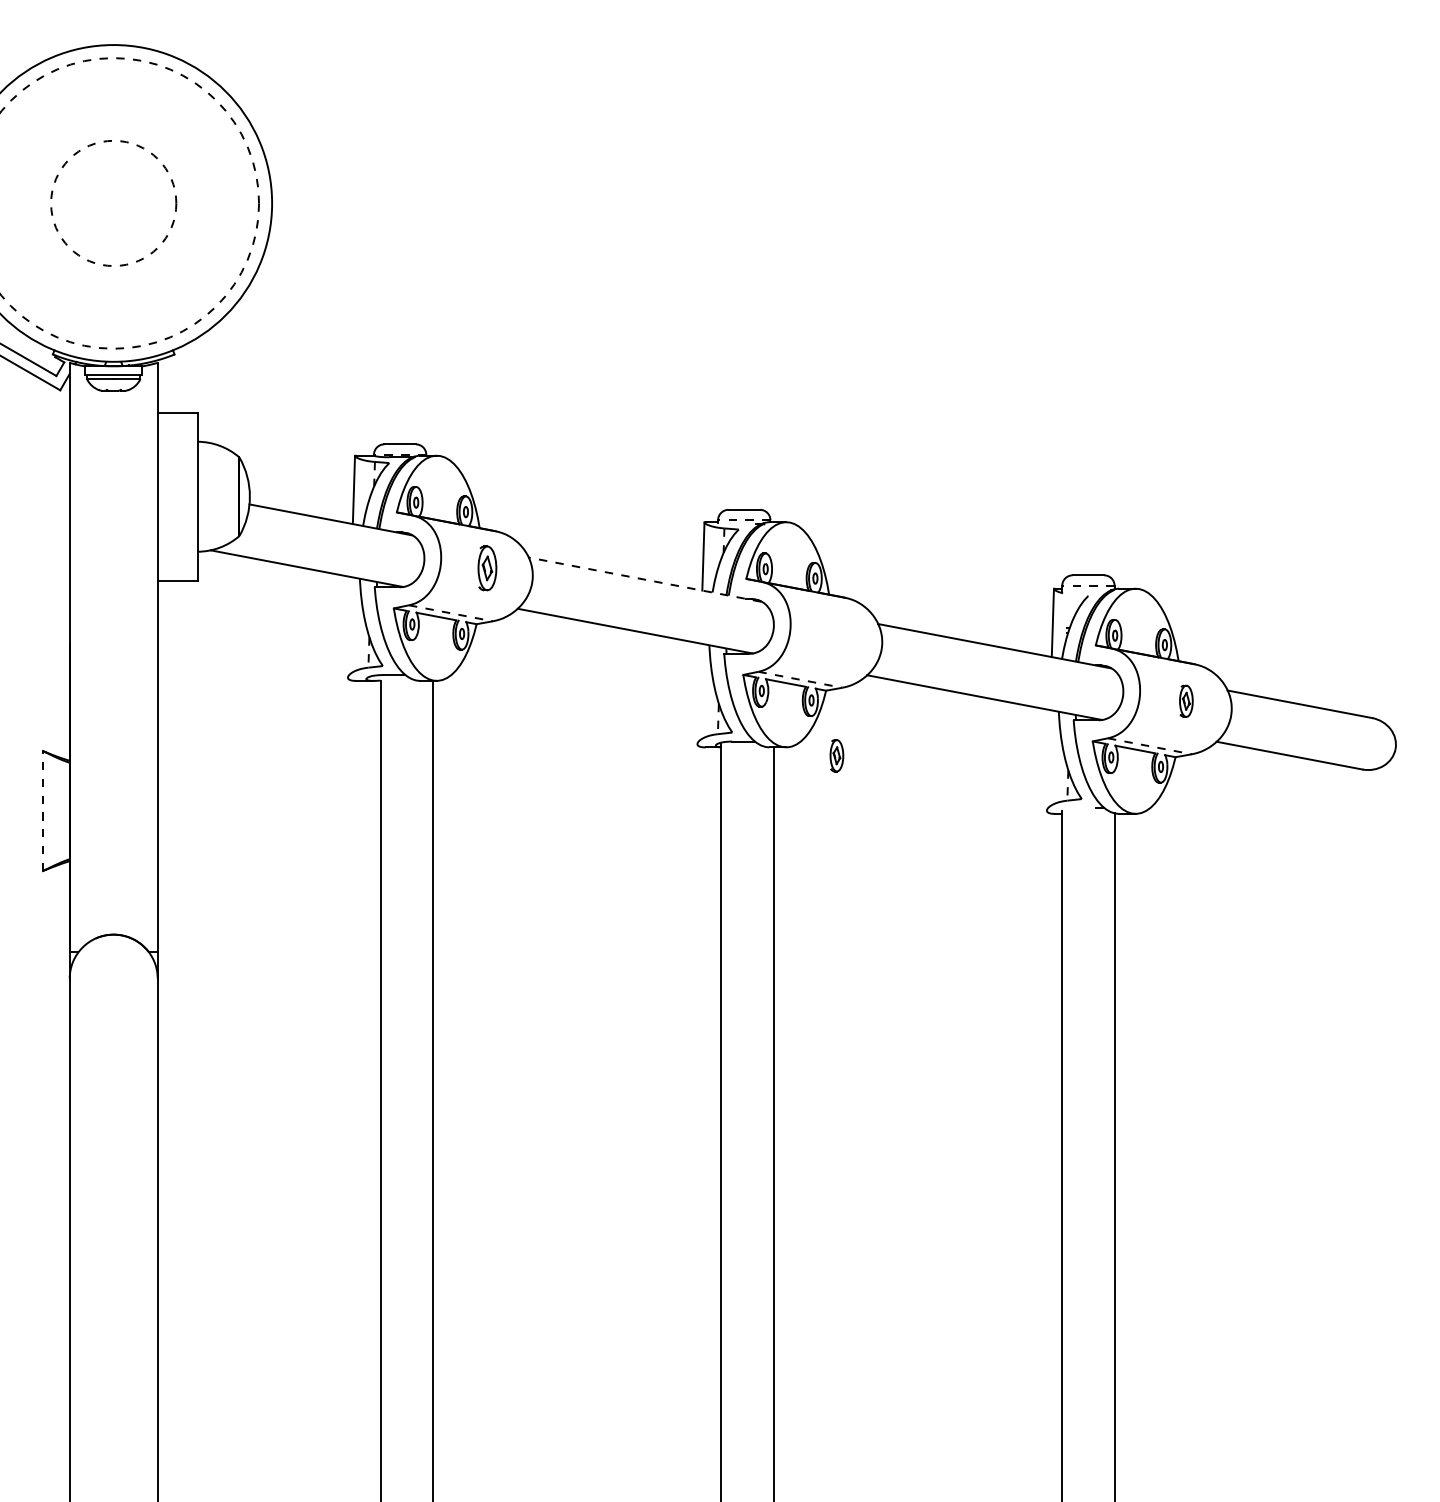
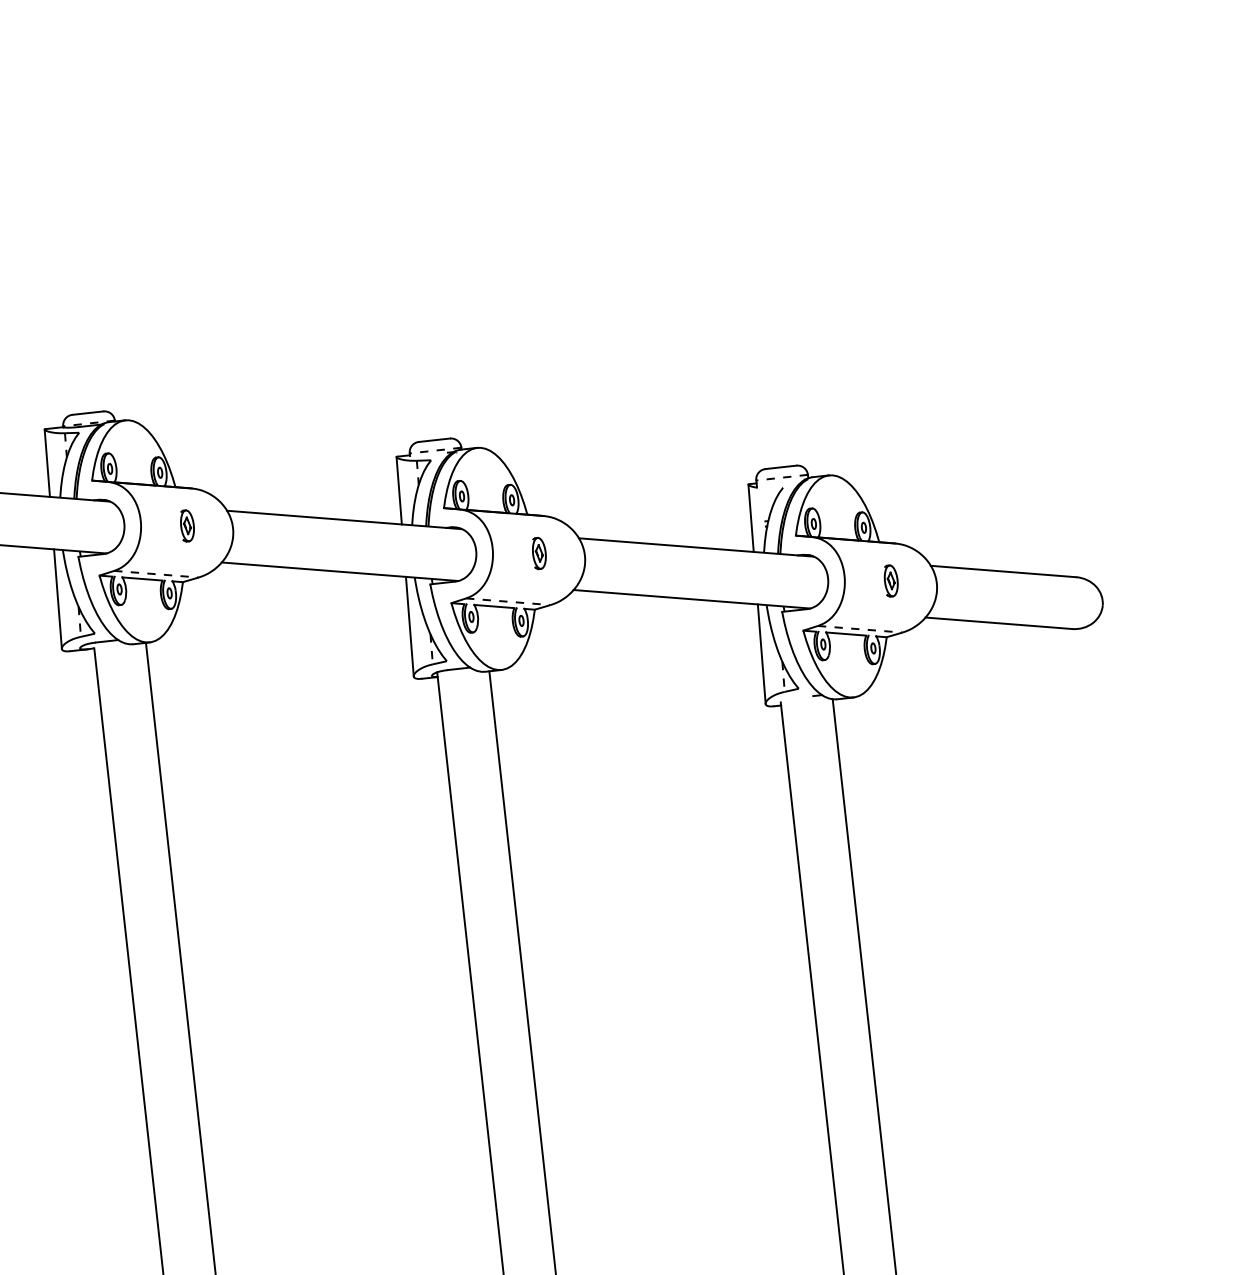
part: (487, 567) -> (187, 525), size x0.71
line: (644, 579) -> (343, 519), dashed -> solid
line: (349, 627) -> (57, 599), added
line: (698, 693) -> (409, 626), added
part: (836, 755) -> (538, 553), moved
line: (1048, 760) -> (761, 654), added

